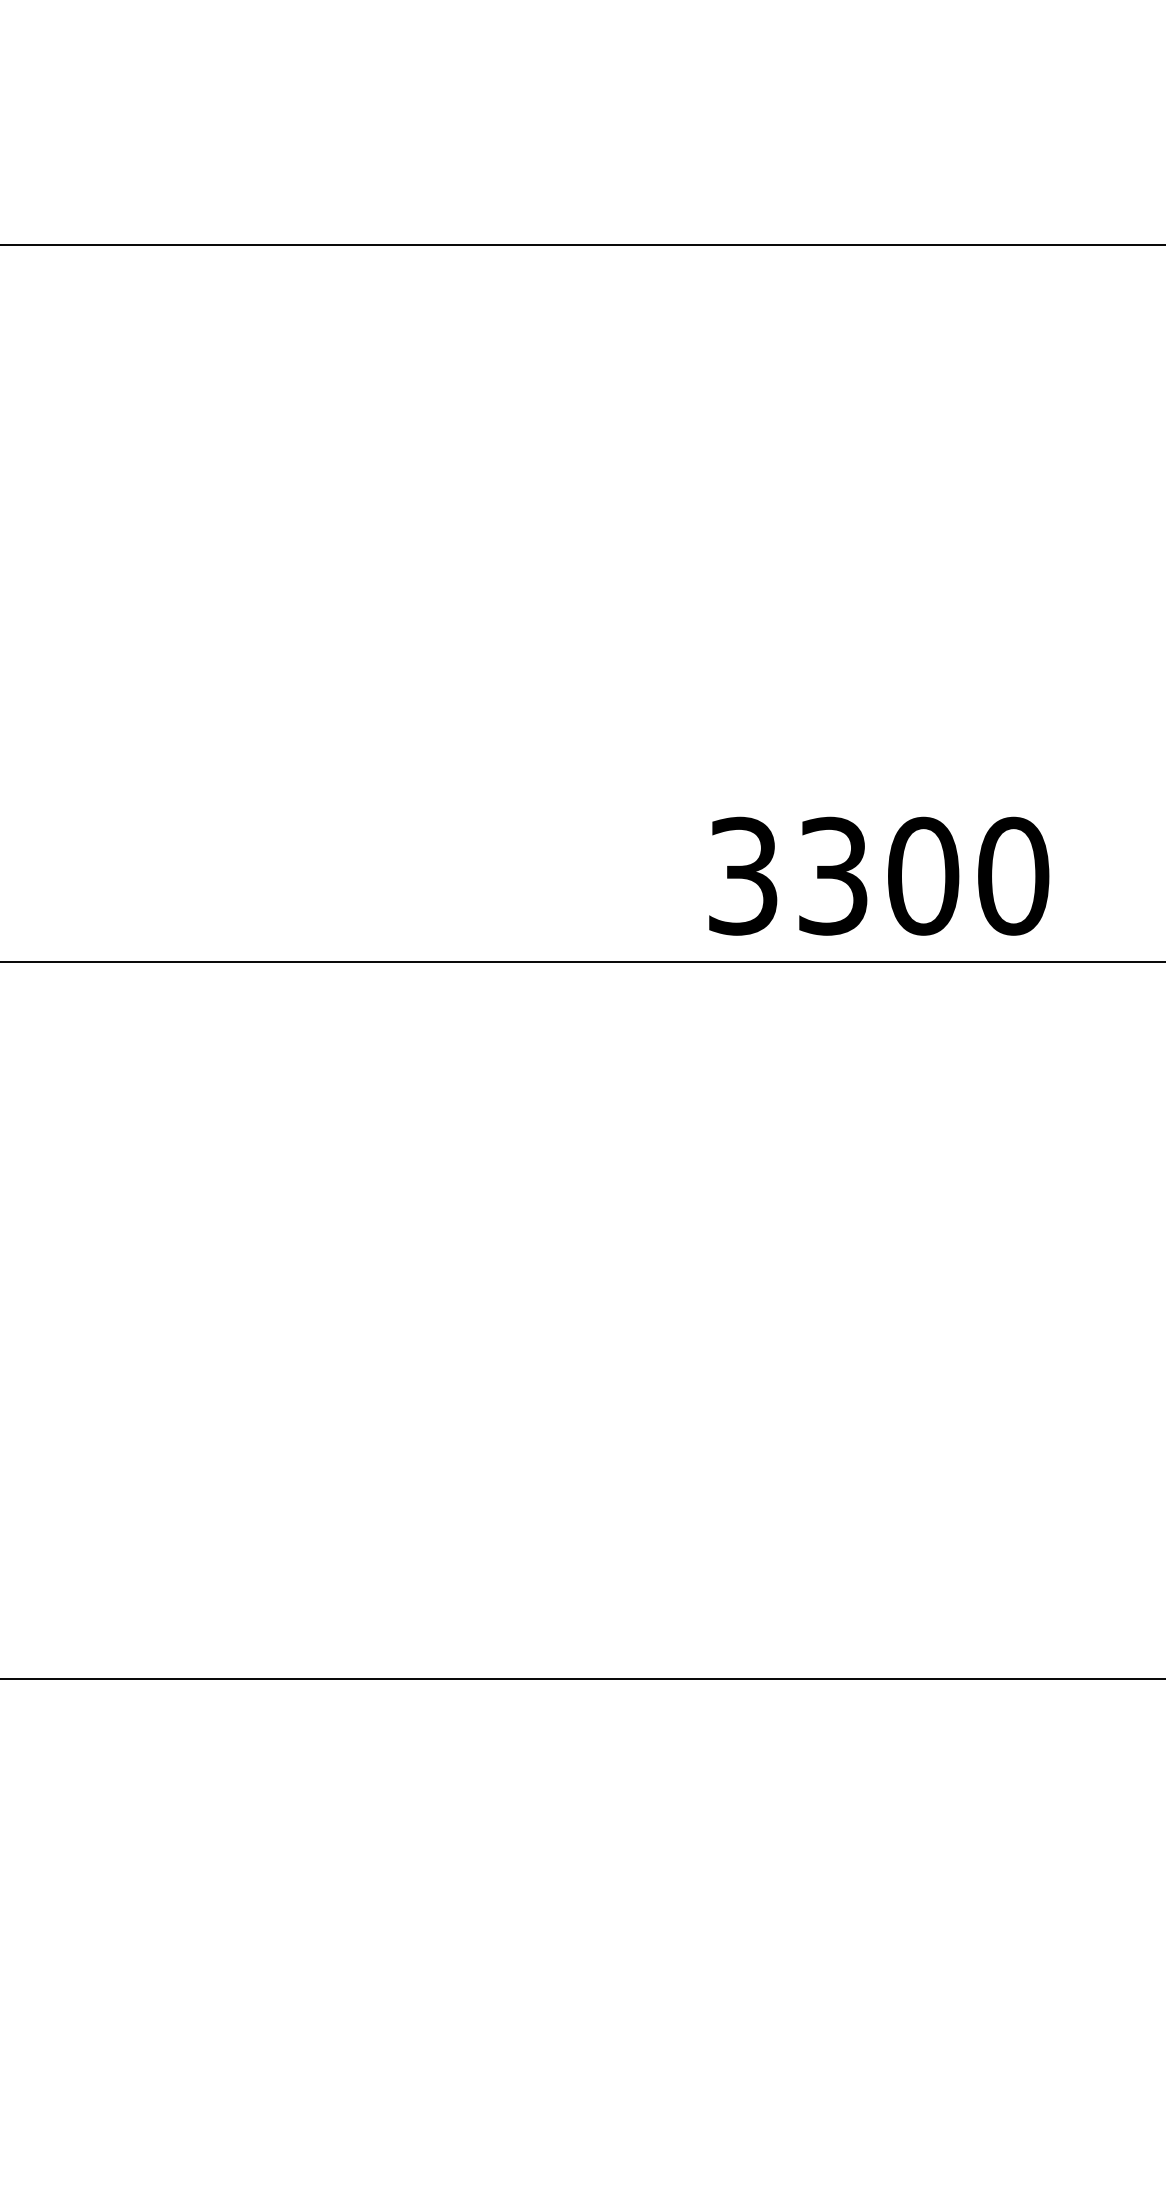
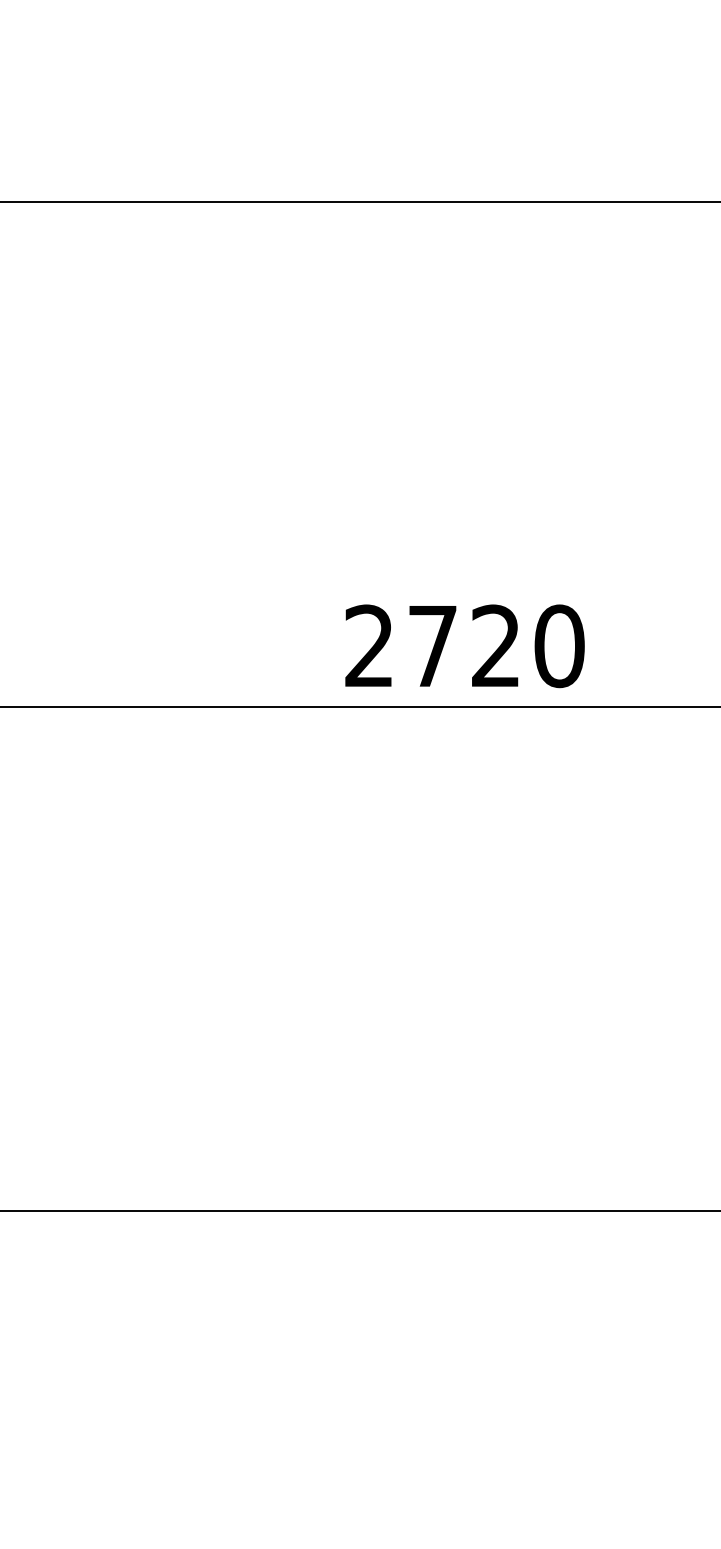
text: (833, 875) -> (433, 645), 3300 -> 2720

